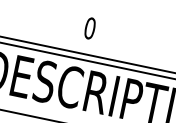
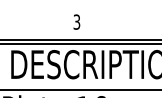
text: (89, 27) -> (76, 21), 0 -> 3

